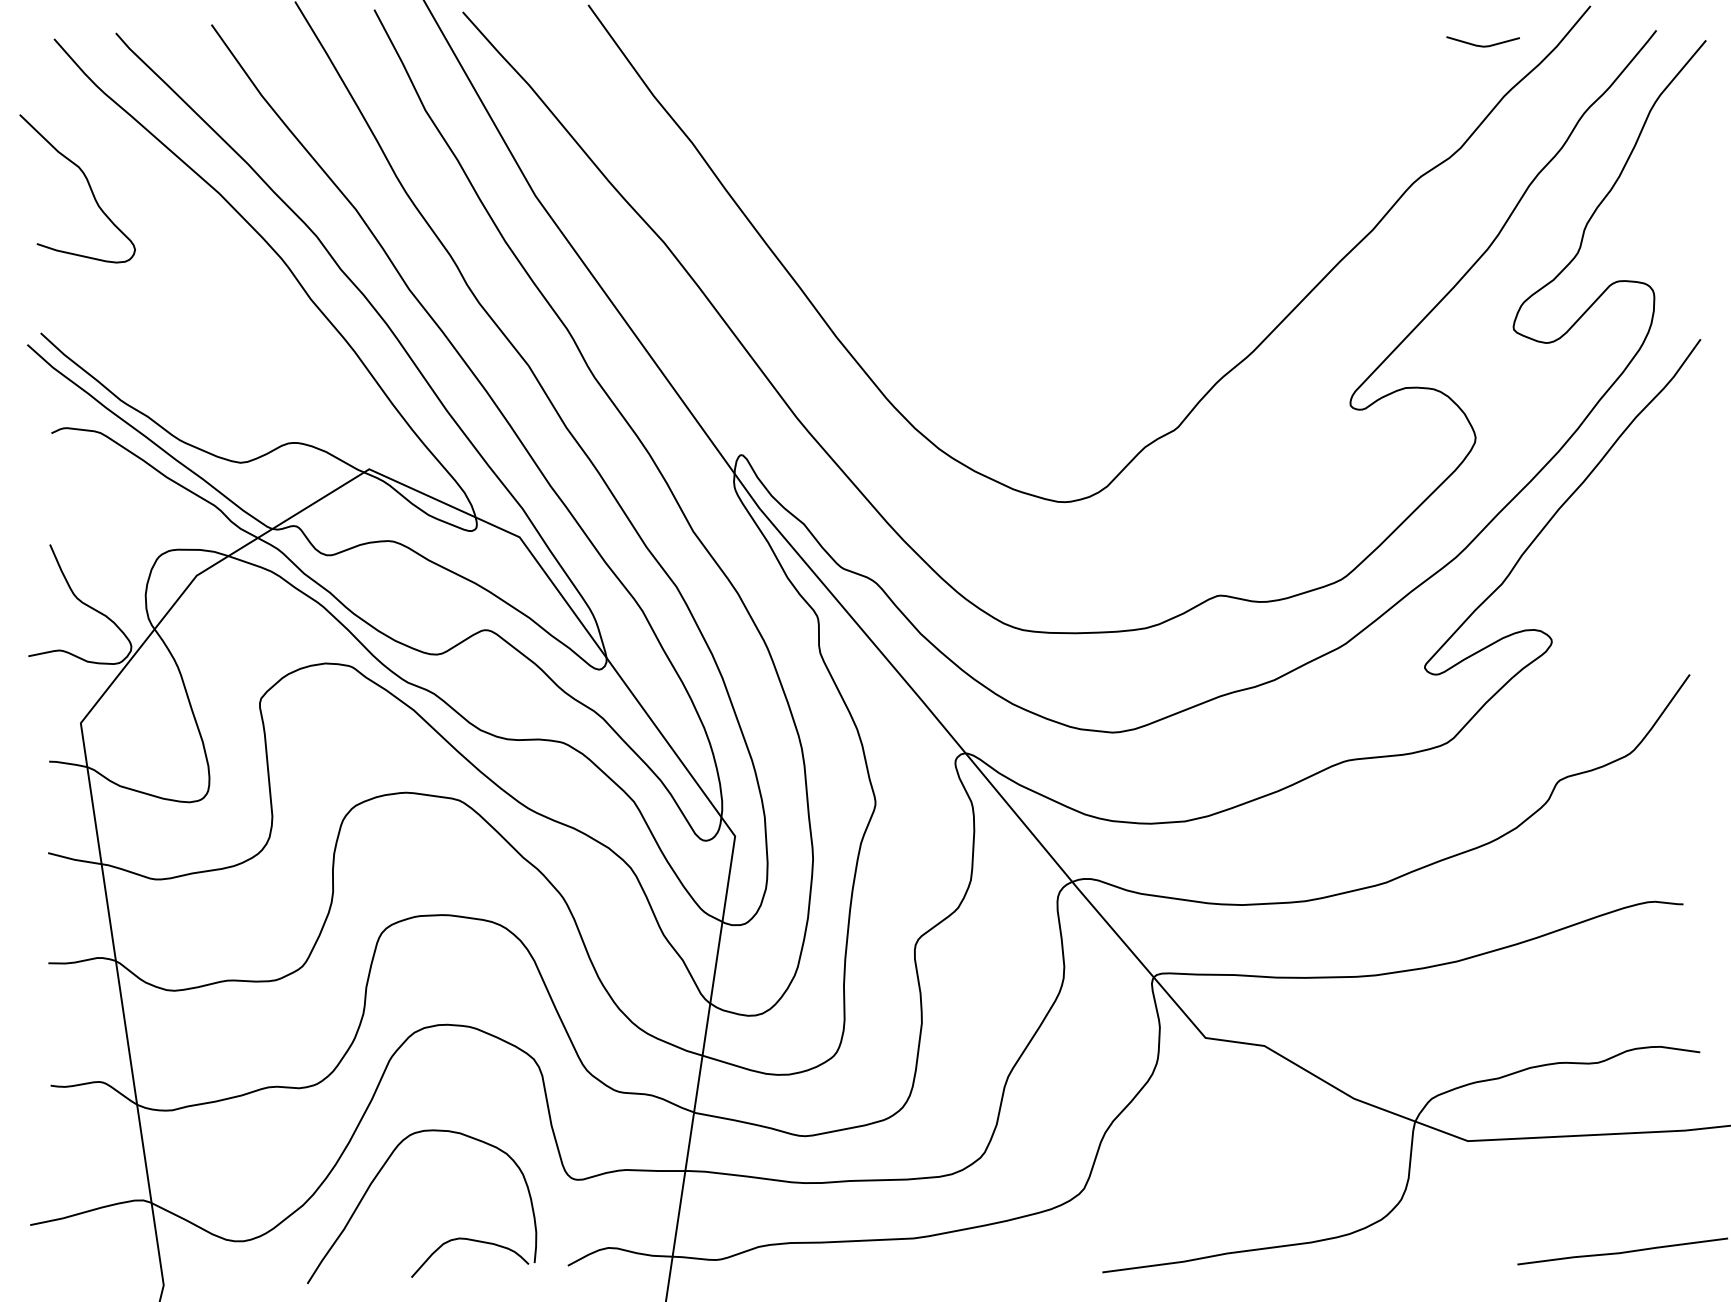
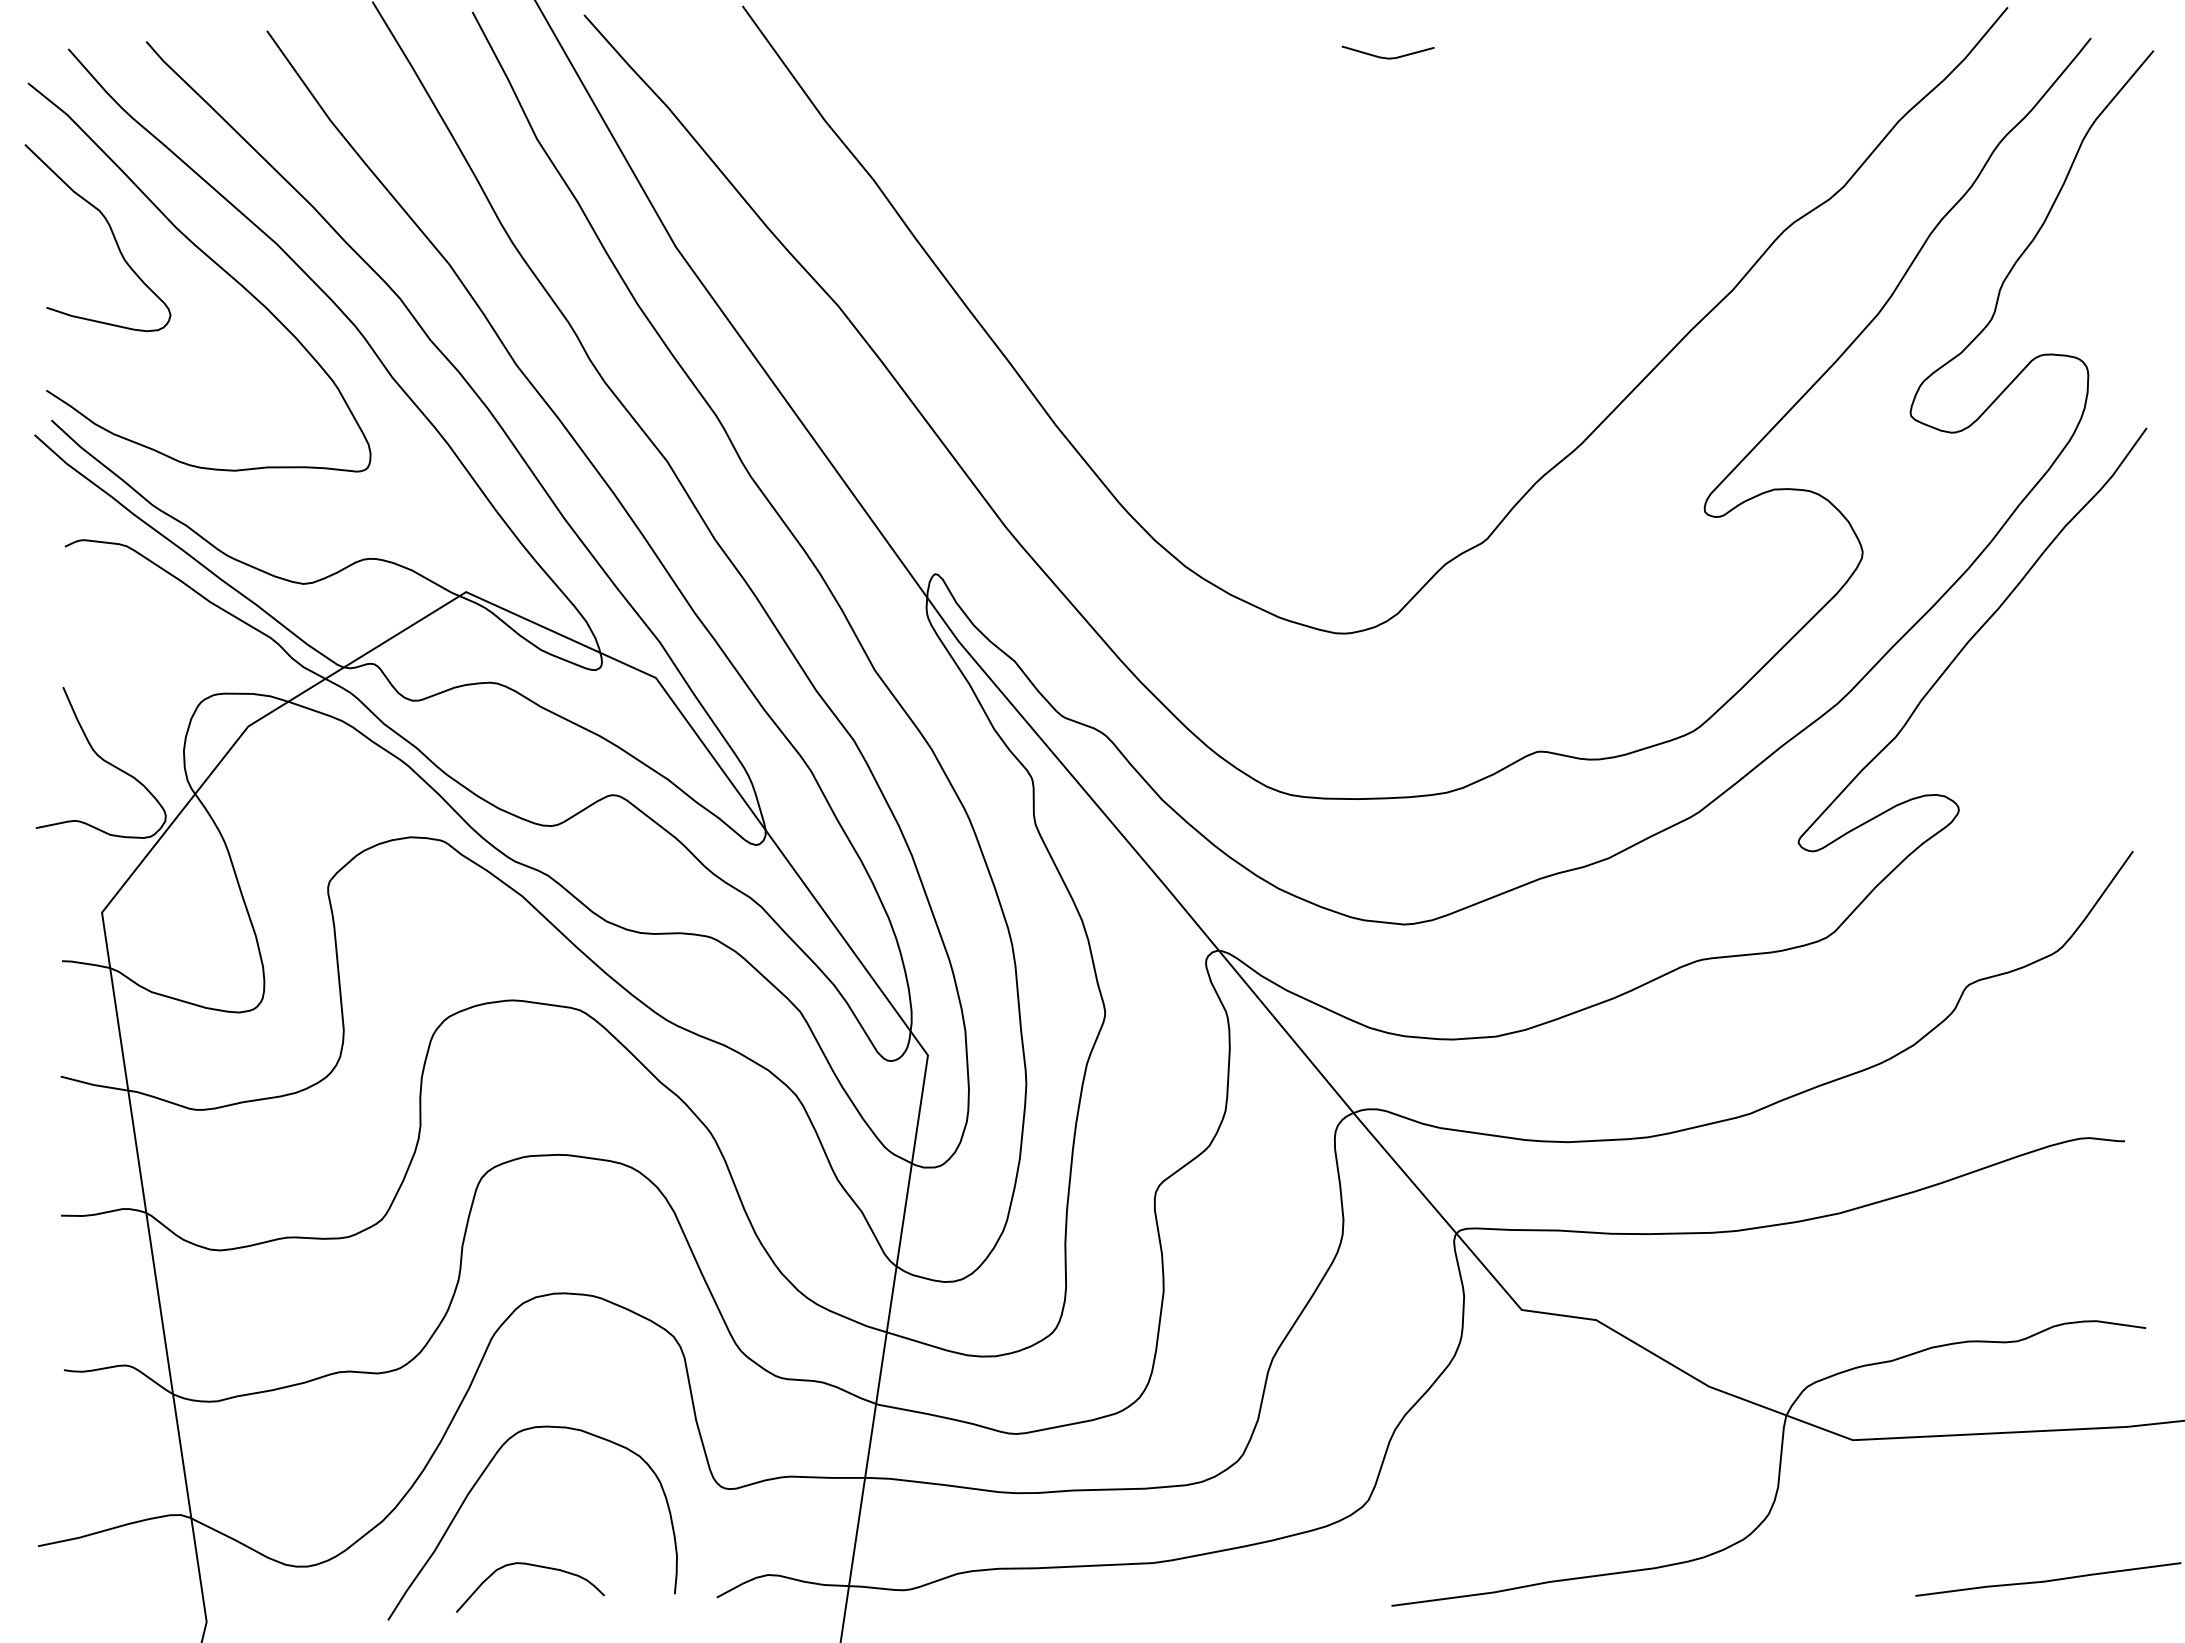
line: (1482, 45) -> (1387, 57), moved
curve: (169, 208) -> (213, 262), added
curve: (472, 1241) -> (533, 1566), moved

